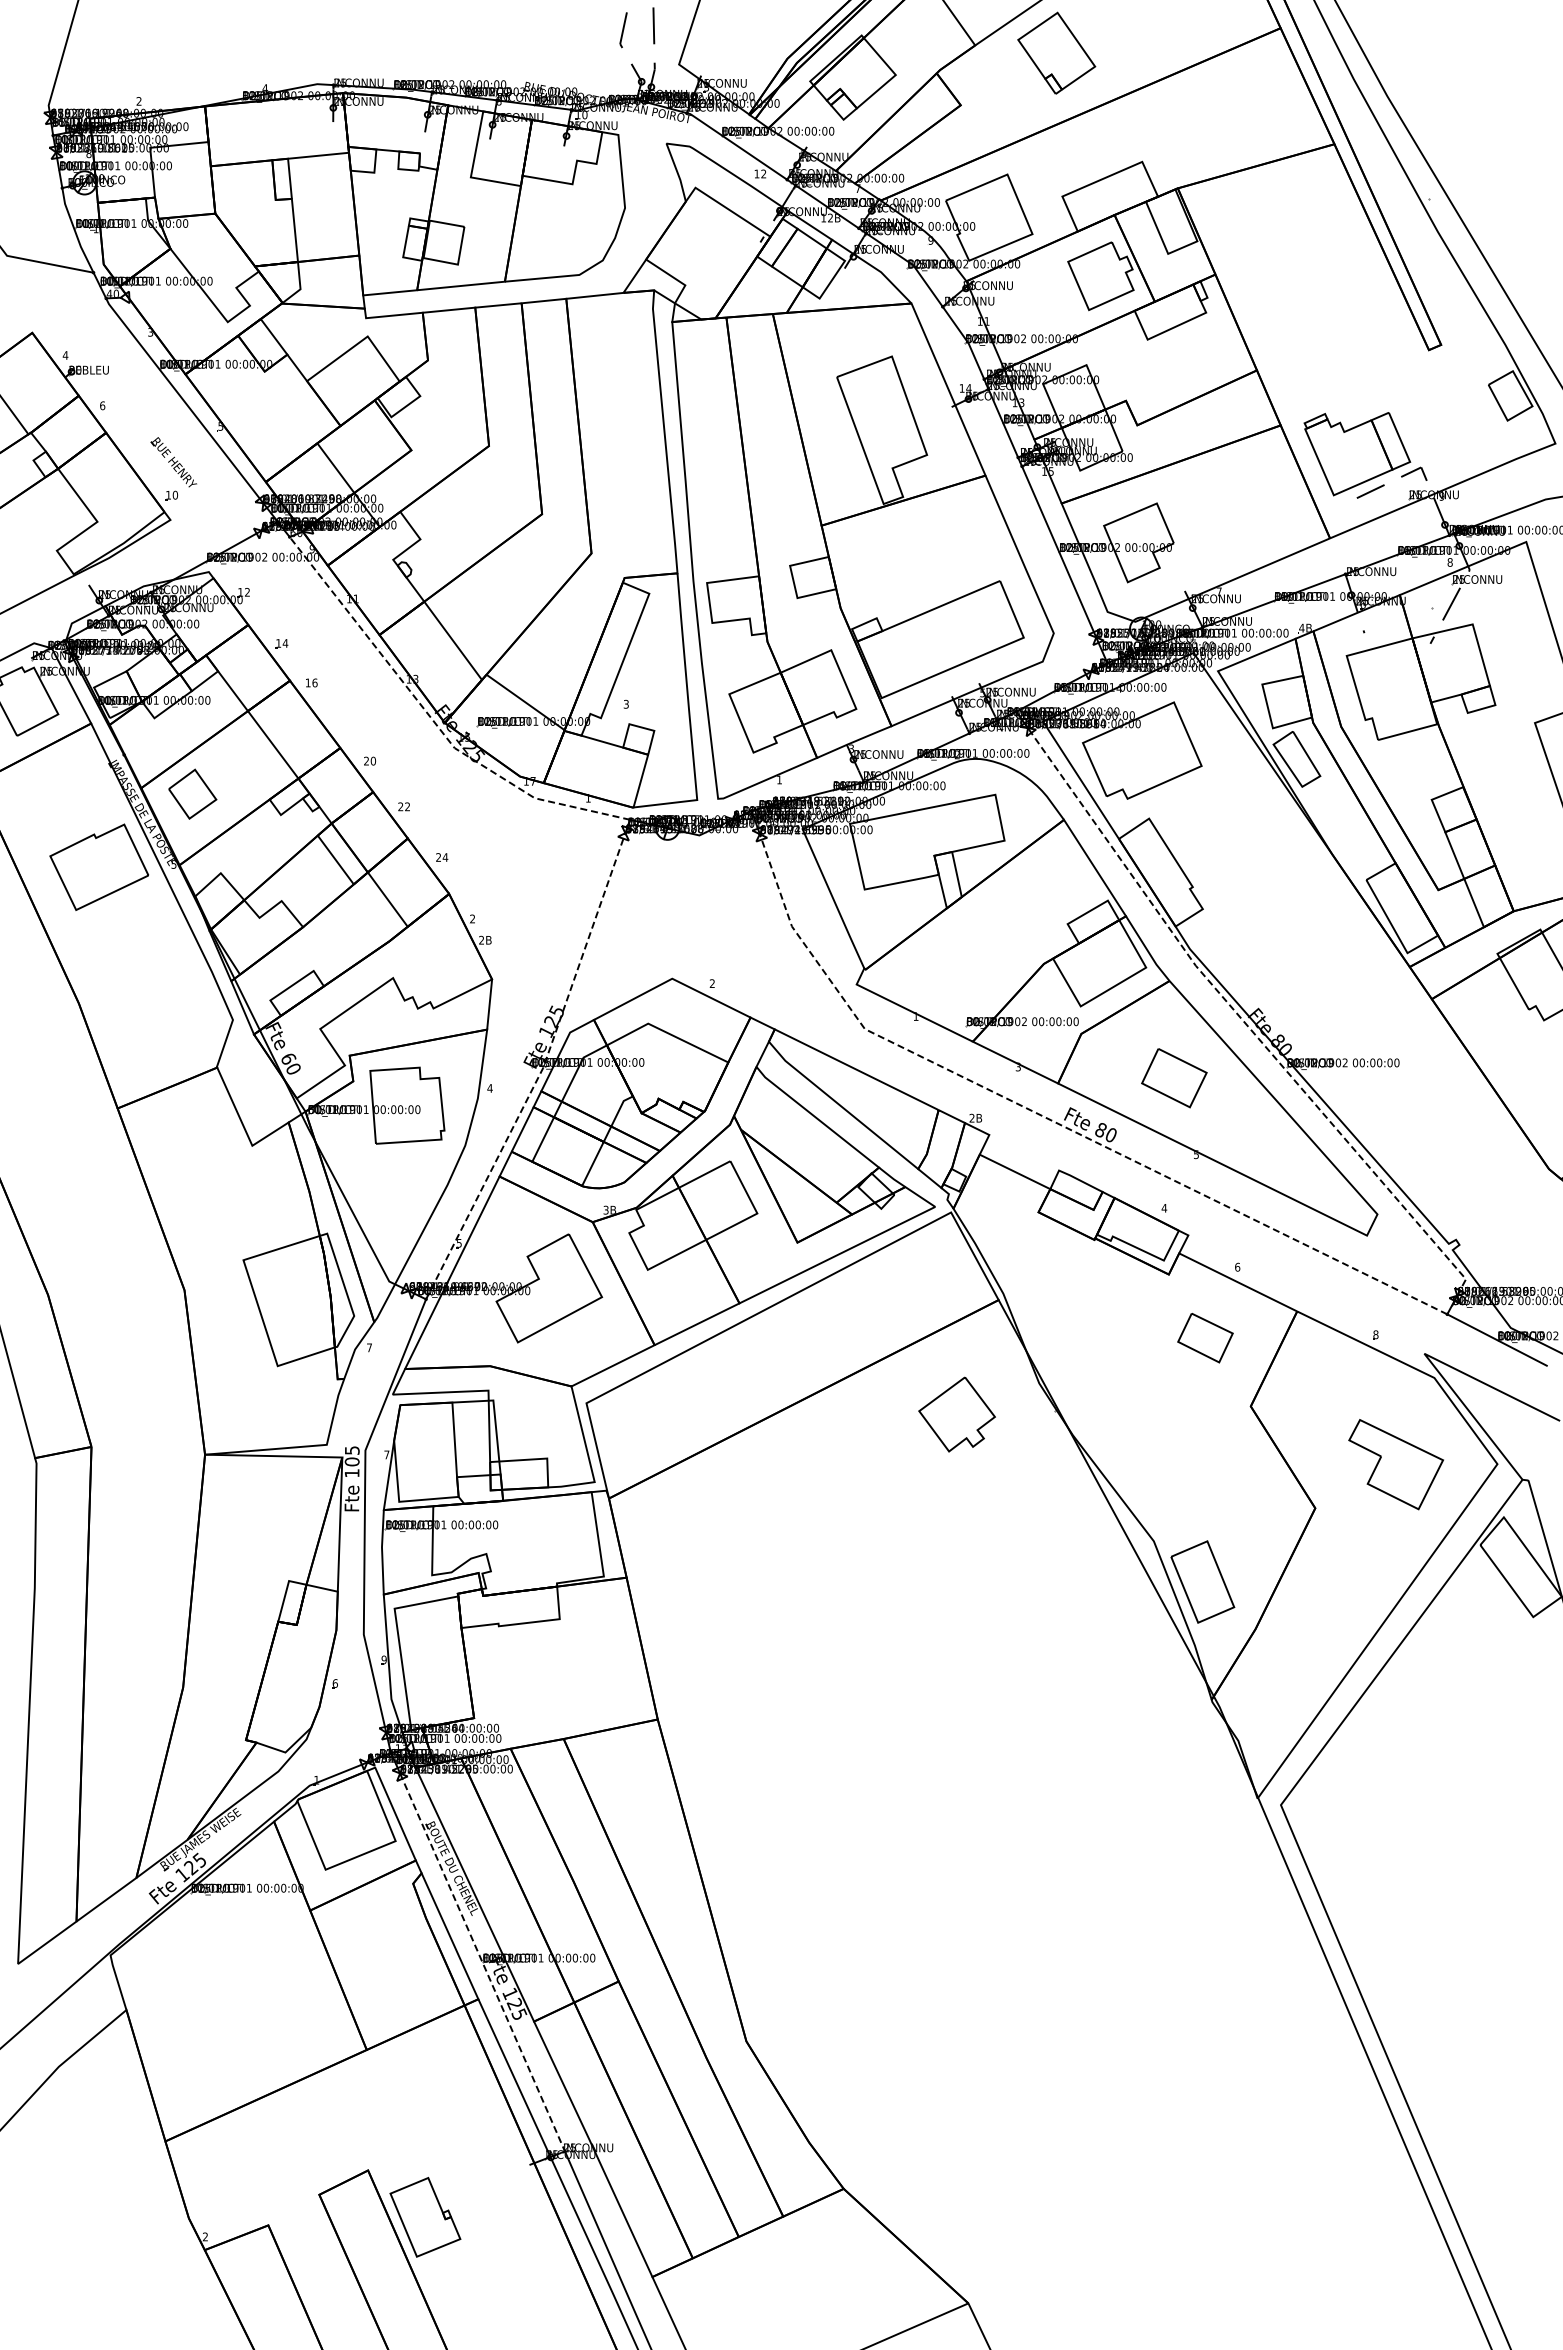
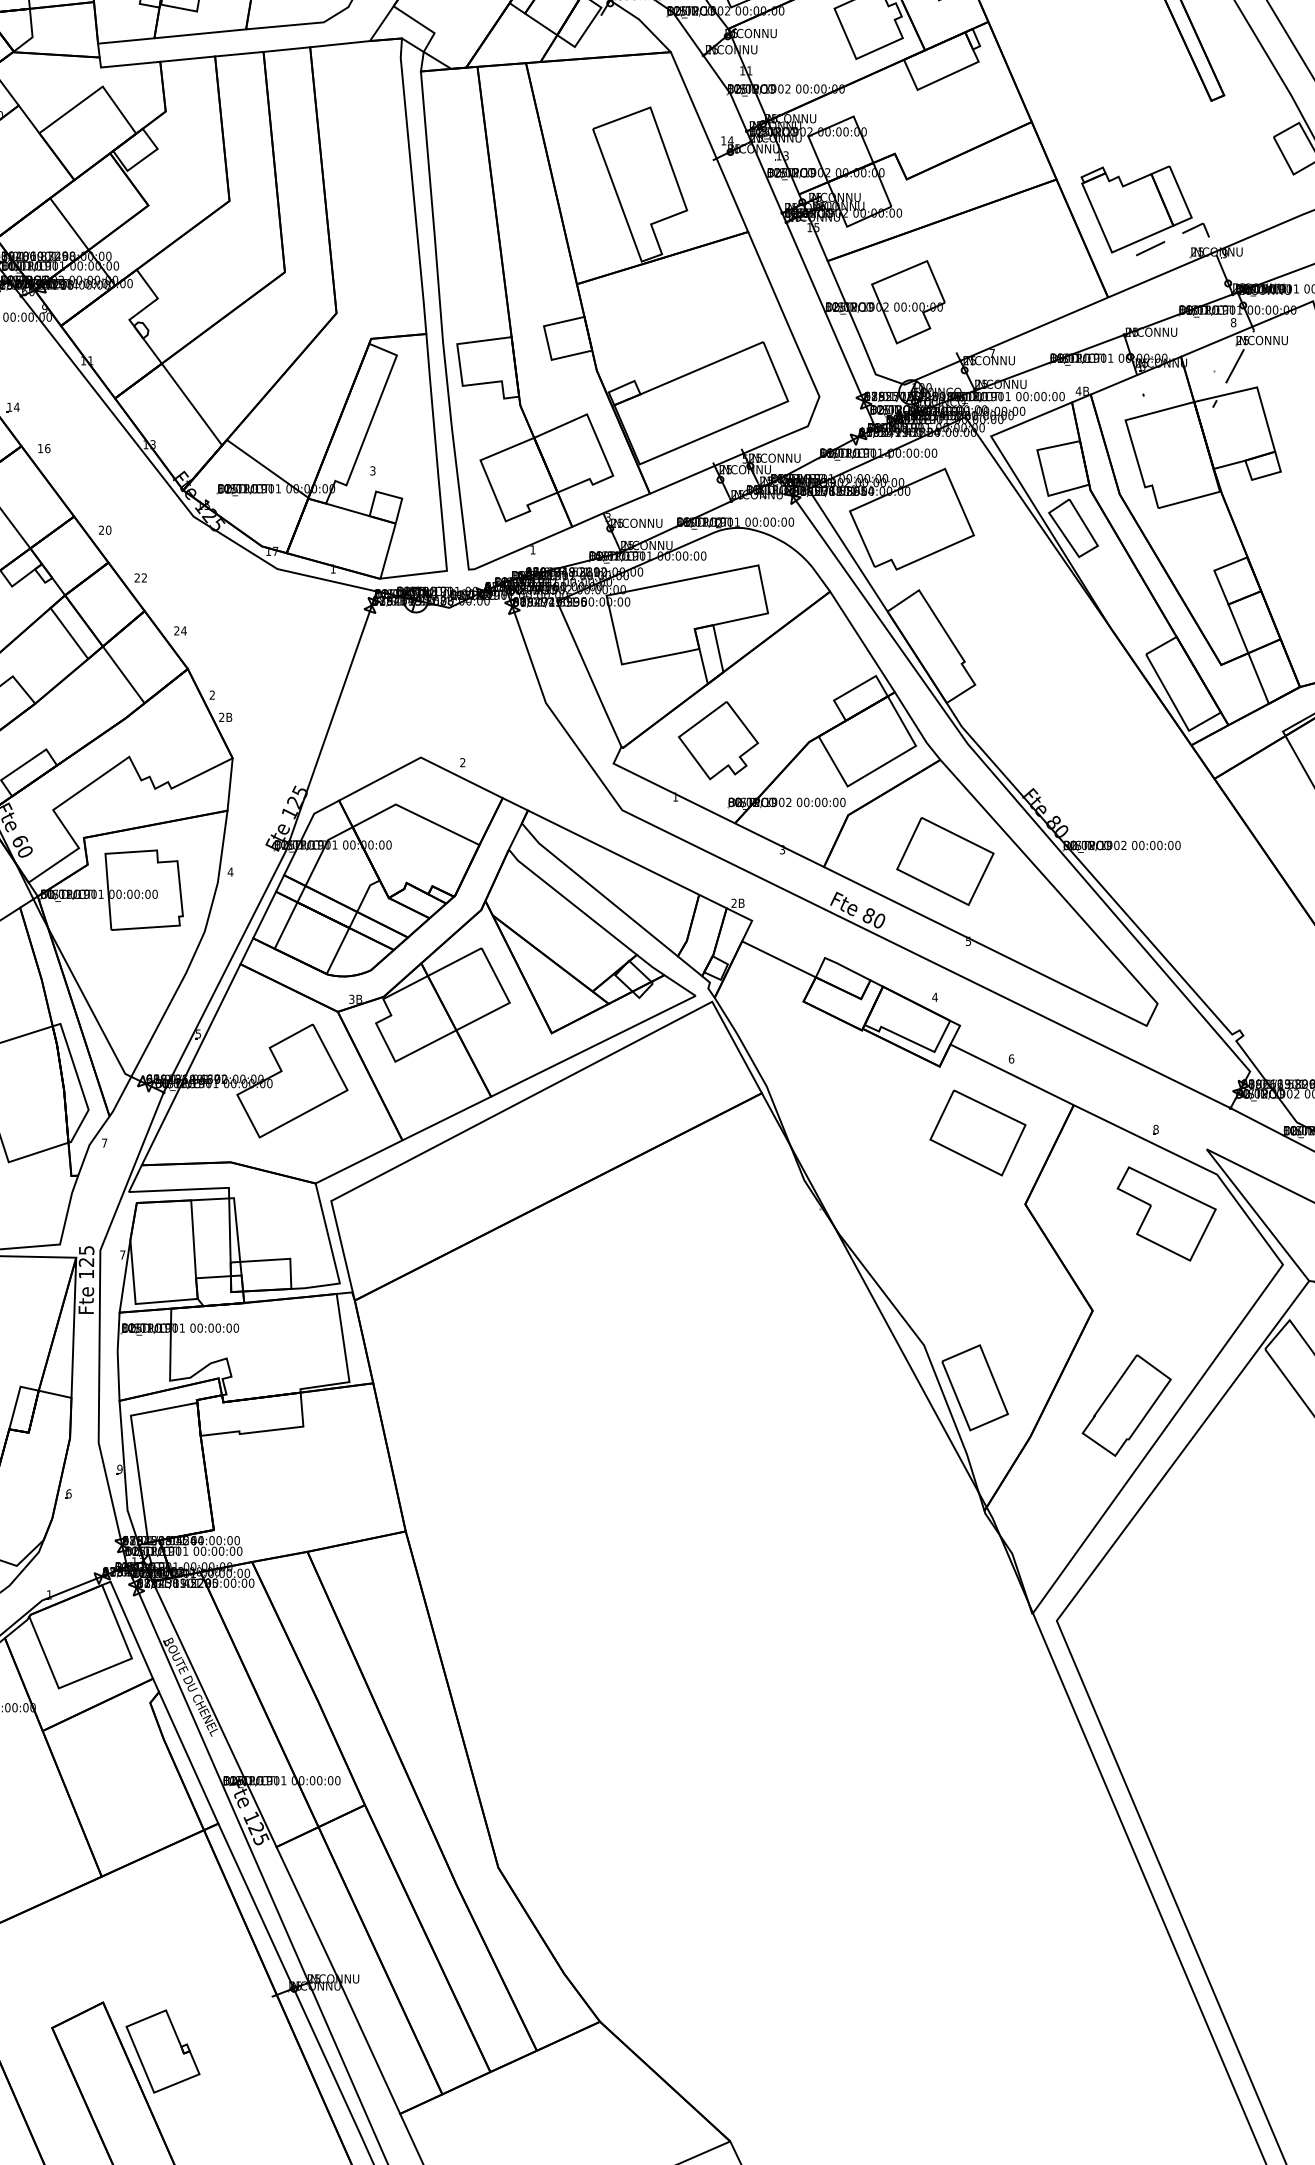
line: (431, 718) -> (169, 485), dashed -> solid
line: (1242, 1019) -> (1016, 800), dashed -> solid
line: (540, 1072) -> (283, 855), dashed -> solid
part: (1174, 1077) -> (945, 860), size x1.43
line: (1054, 1121) -> (820, 906), dashed -> solid
part: (1205, 1337) -> (977, 1132), size x1.67
part: (956, 1414) -> (717, 740), moved
text: (351, 1461) -> (85, 1261), 105 -> 125
part: (1395, 1464) -> (1166, 1213), moved
part: (1347, 1599) -> (1126, 1406), added
line: (482, 1962) -> (222, 1785), dashed -> solid

